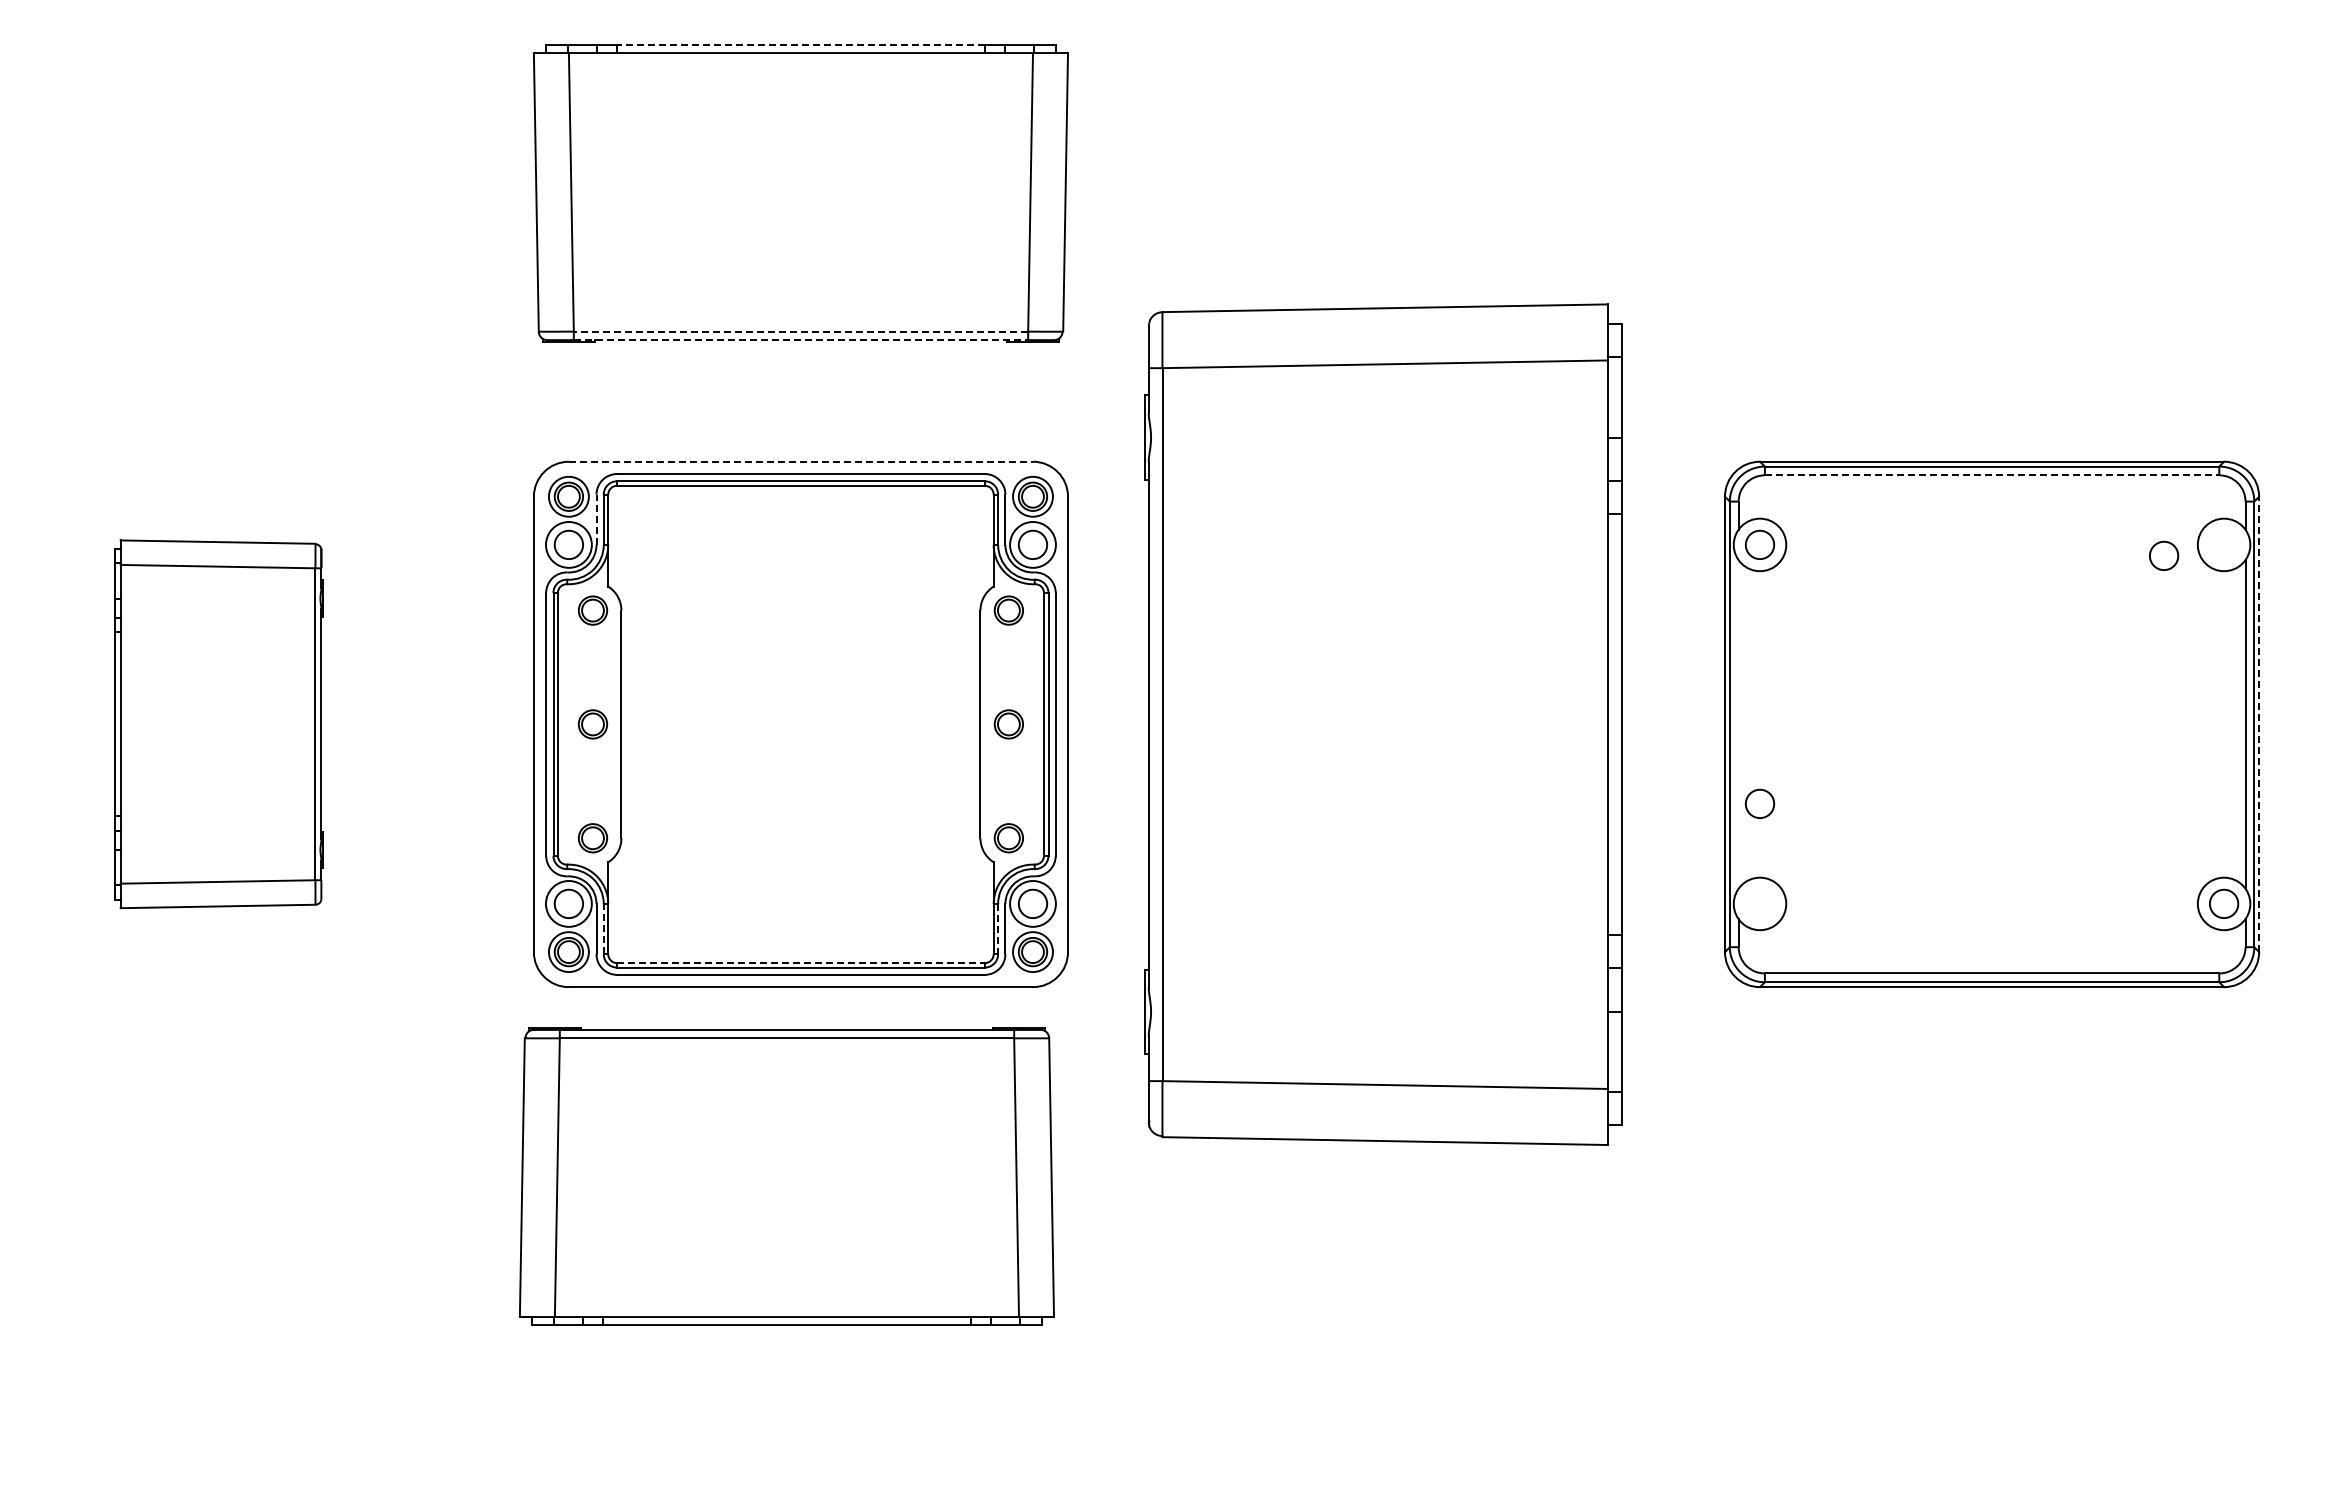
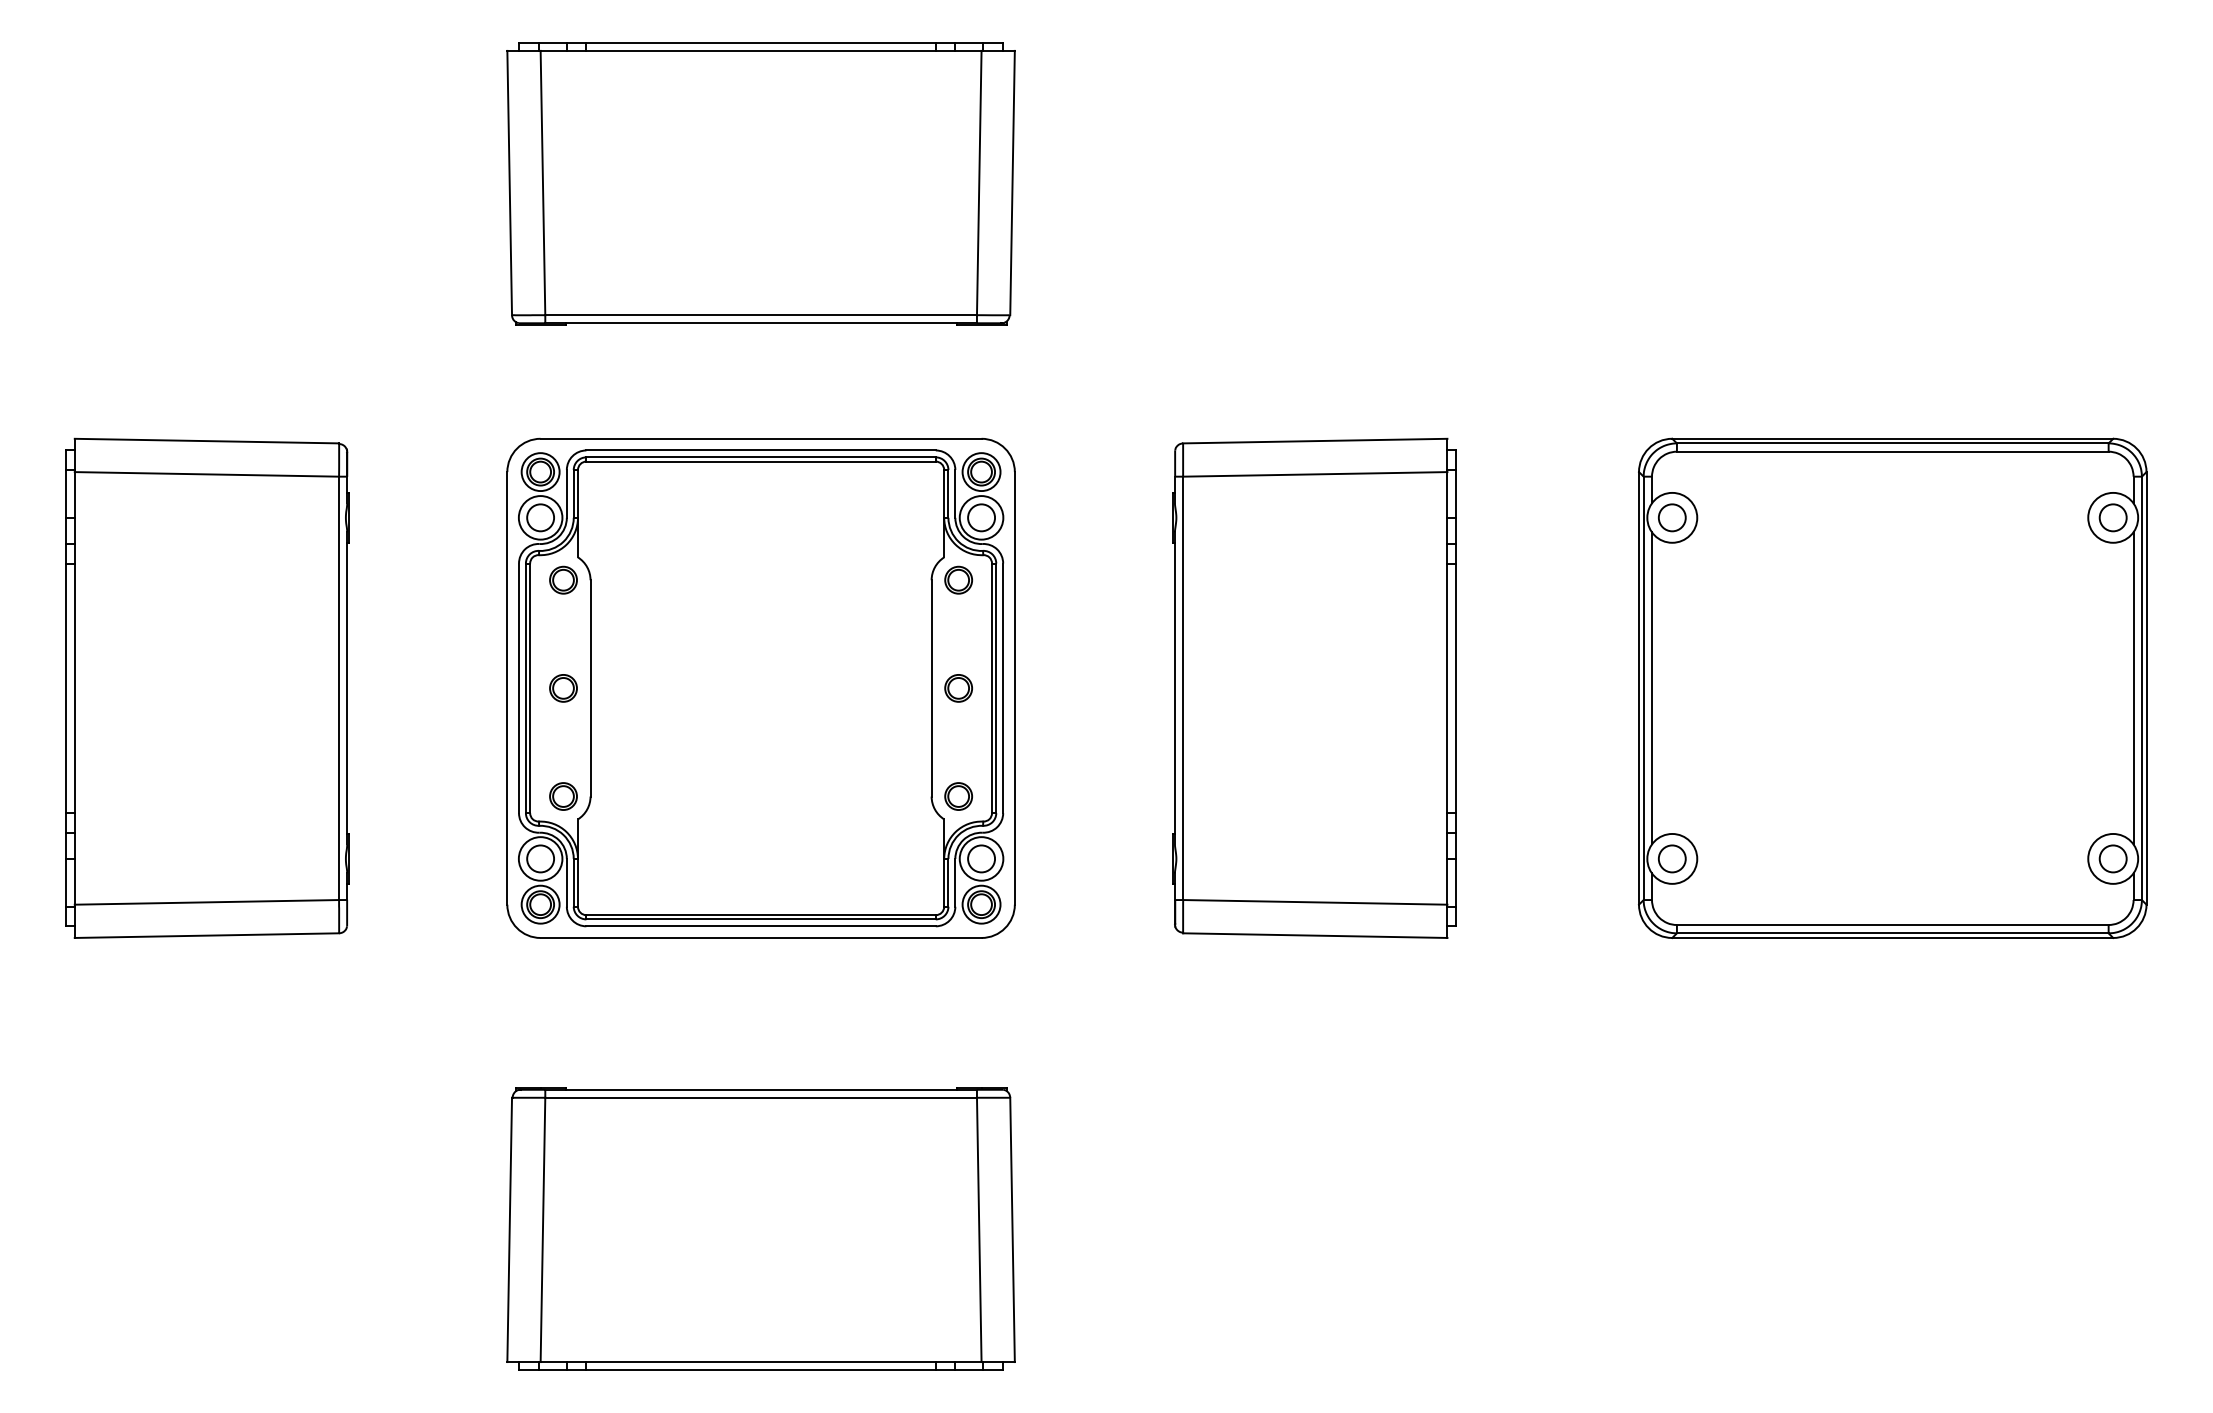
line: (800, 44) -> (760, 42), dashed -> solid
line: (800, 331) -> (760, 315), dashed -> solid
line: (801, 340) -> (761, 323), dashed -> solid
line: (801, 461) -> (761, 438), dashed -> solid
line: (1992, 475) -> (1893, 451), dashed -> solid
line: (596, 519) -> (566, 493), dashed -> solid
circle: (2164, 555) -> (2113, 517), moved
part: (218, 723) -> (207, 687), size x1.43
part: (1382, 723) -> (1313, 687), size x0.62
line: (1738, 724) -> (1651, 688), added
line: (2259, 724) -> (2146, 688), dashed -> solid
circle: (1760, 803) -> (1672, 858), moved
line: (603, 928) -> (573, 882), dashed -> solid
line: (998, 929) -> (948, 883), dashed -> solid
line: (800, 963) -> (760, 915), dashed -> solid
part: (786, 1176) -> (760, 1229), moved

